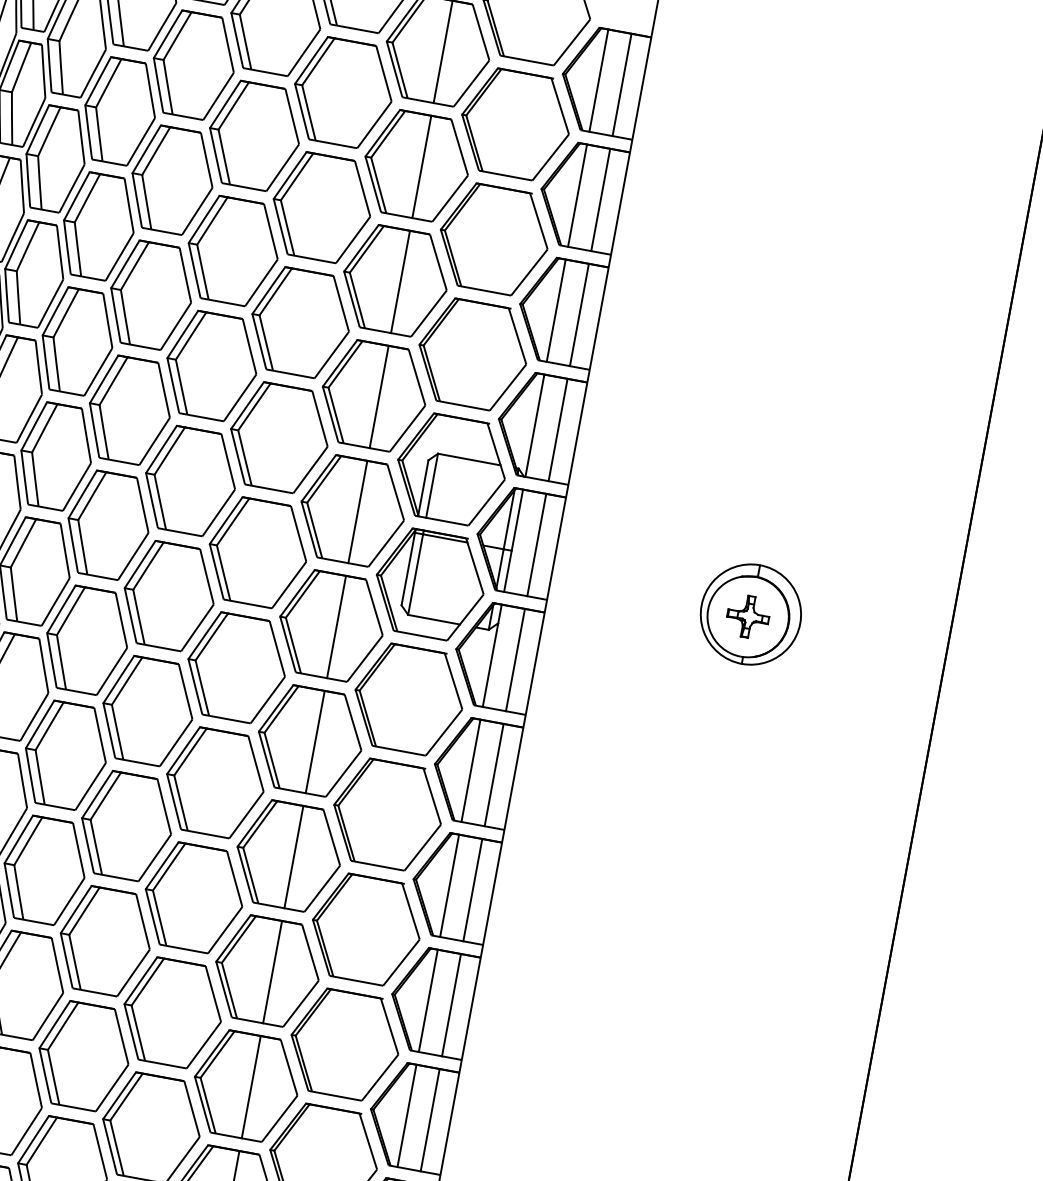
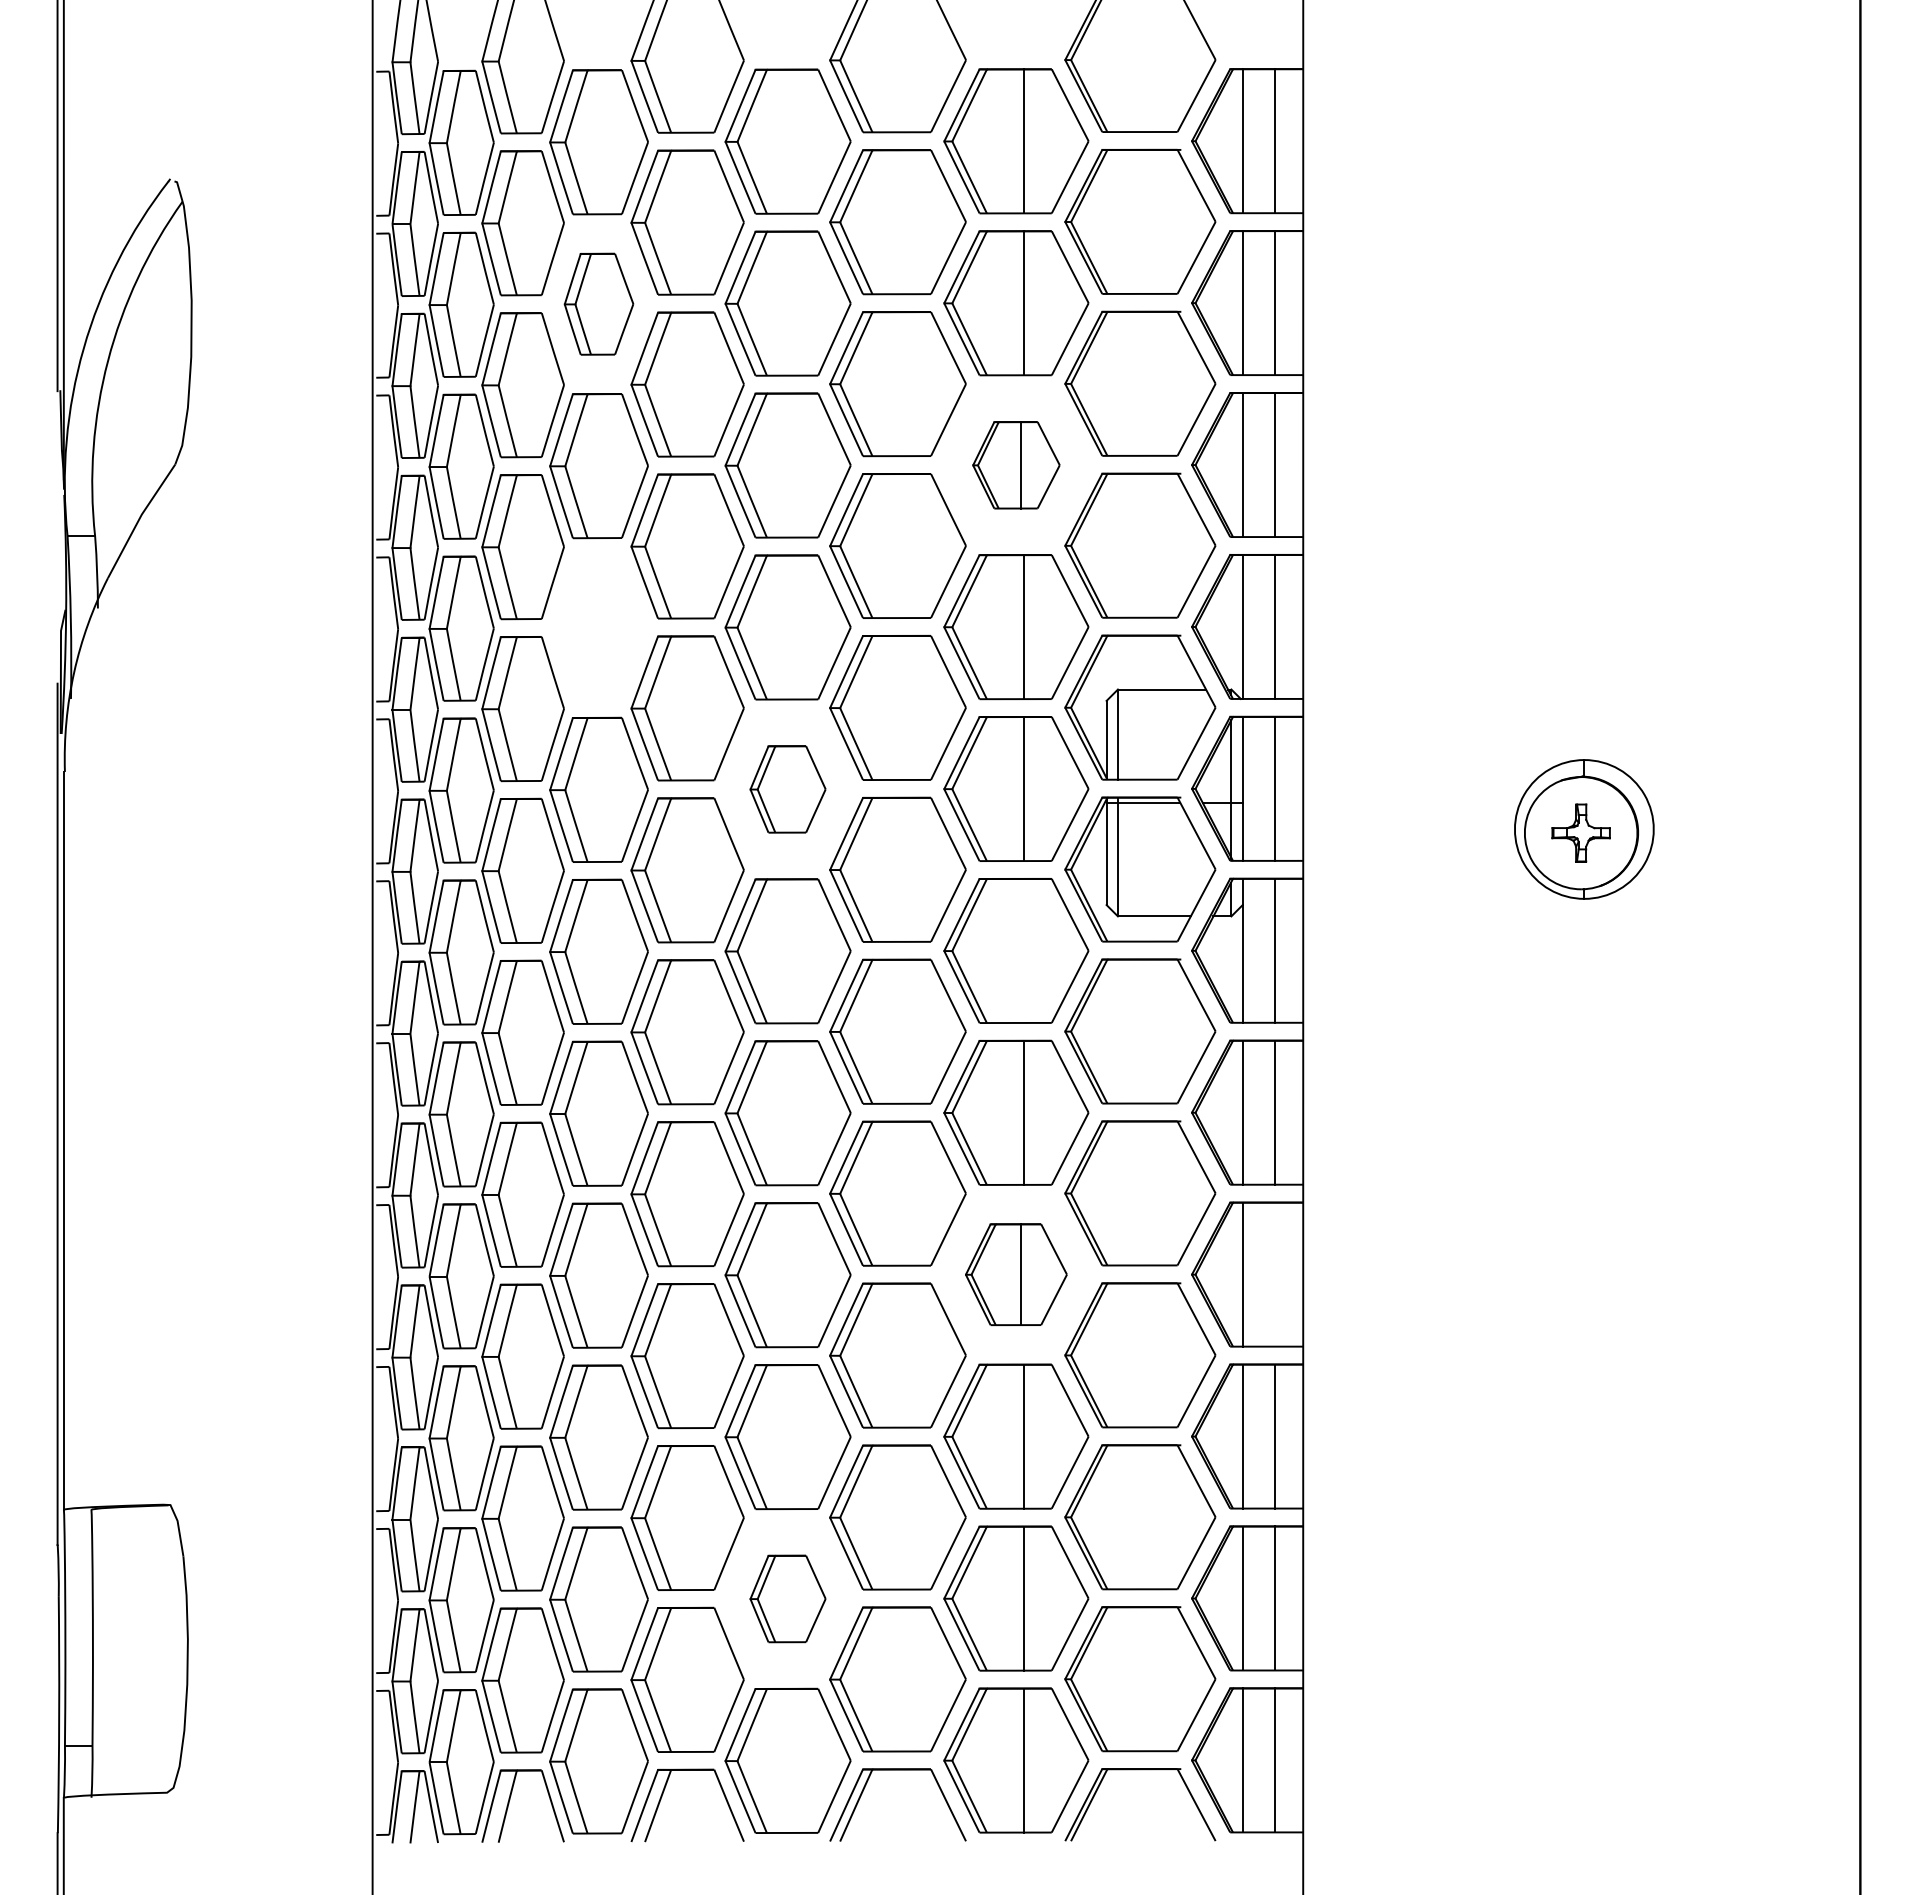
part: (119, 111) -> (598, 304), size x0.7
part: (395, 281) -> (1016, 465), size x0.6
part: (77, 342) -> (598, 628), removed
part: (190, 481) -> (787, 789), size x0.6
line: (336, 626) -> (1023, 950), removed
part: (288, 855) -> (1016, 1274), size x0.7
line: (472, 890) -> (1275, 1274), removed
part: (83, 1055) -> (787, 1598), size x0.6

